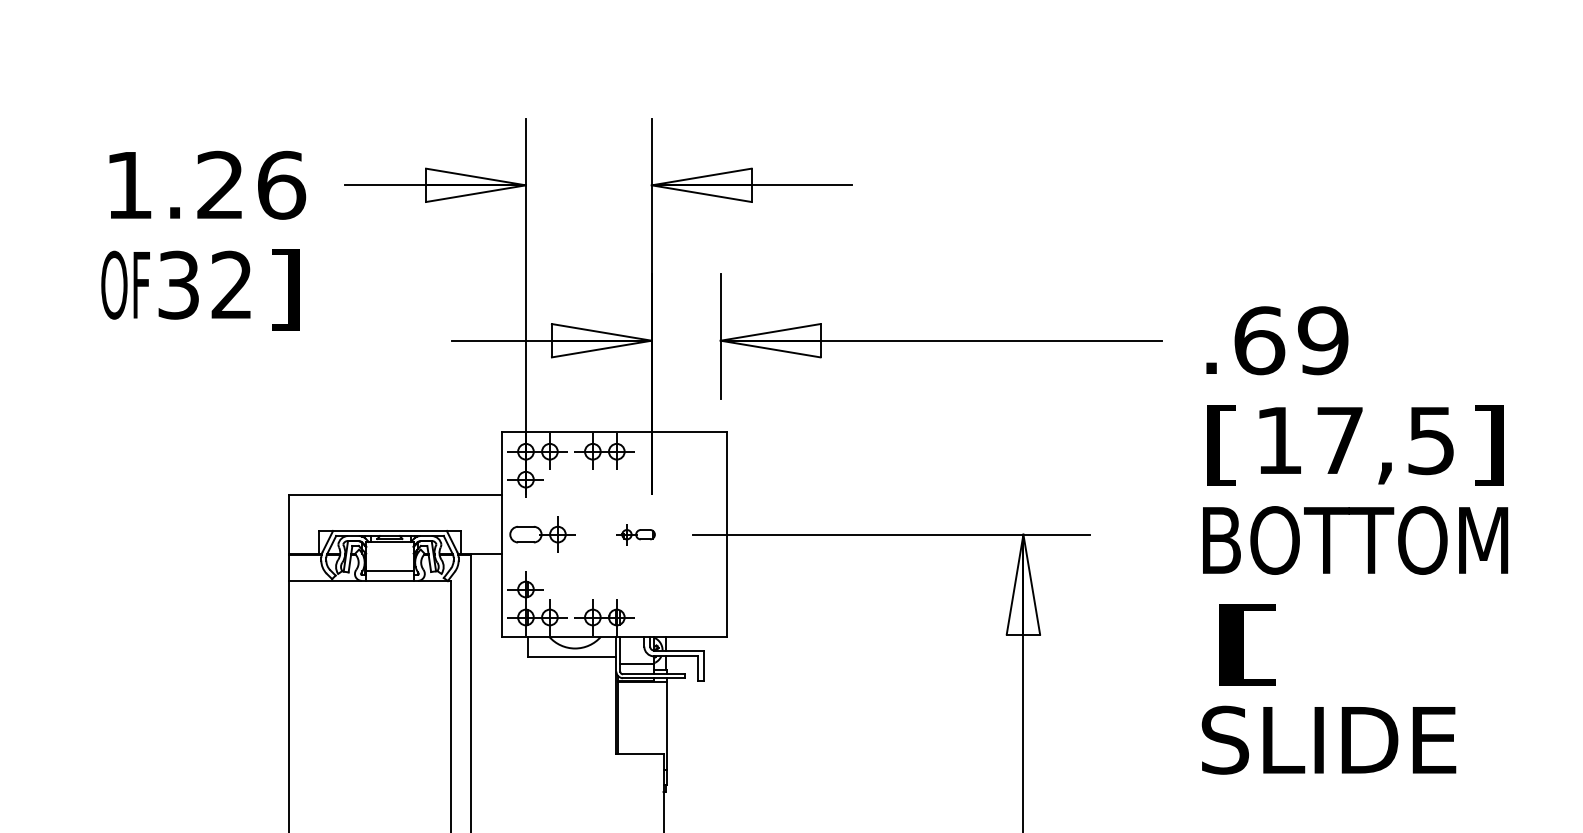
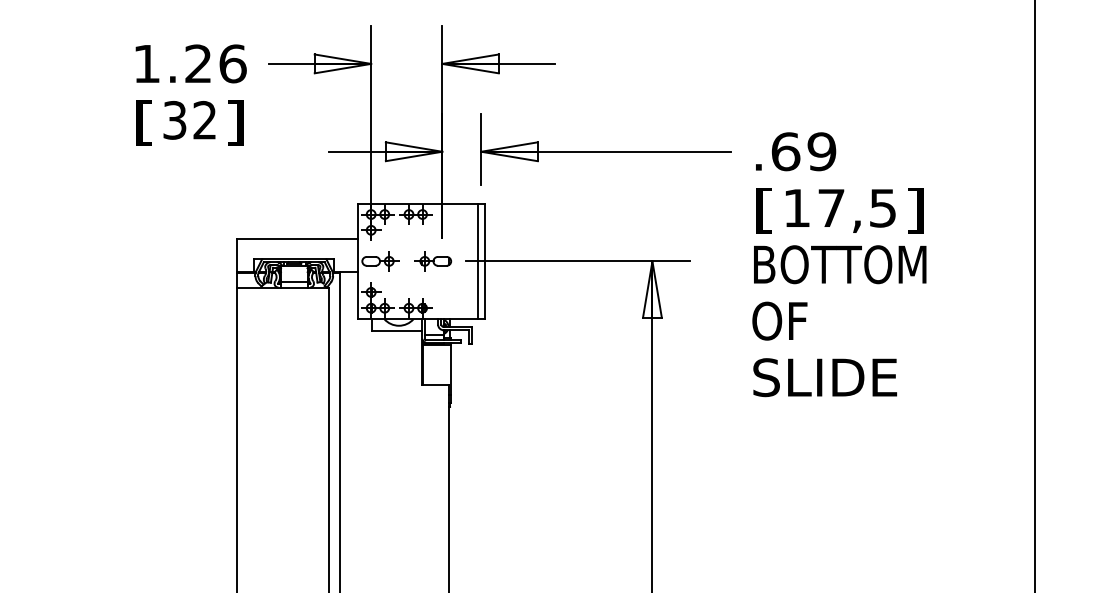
text: (124, 288) -> (144, 122), OF -> [
part: (636, 534) -> (433, 261), size x1.67
line: (713, 534) -> (477, 261), added
text: (1248, 644) -> (779, 323), [ -> OF

